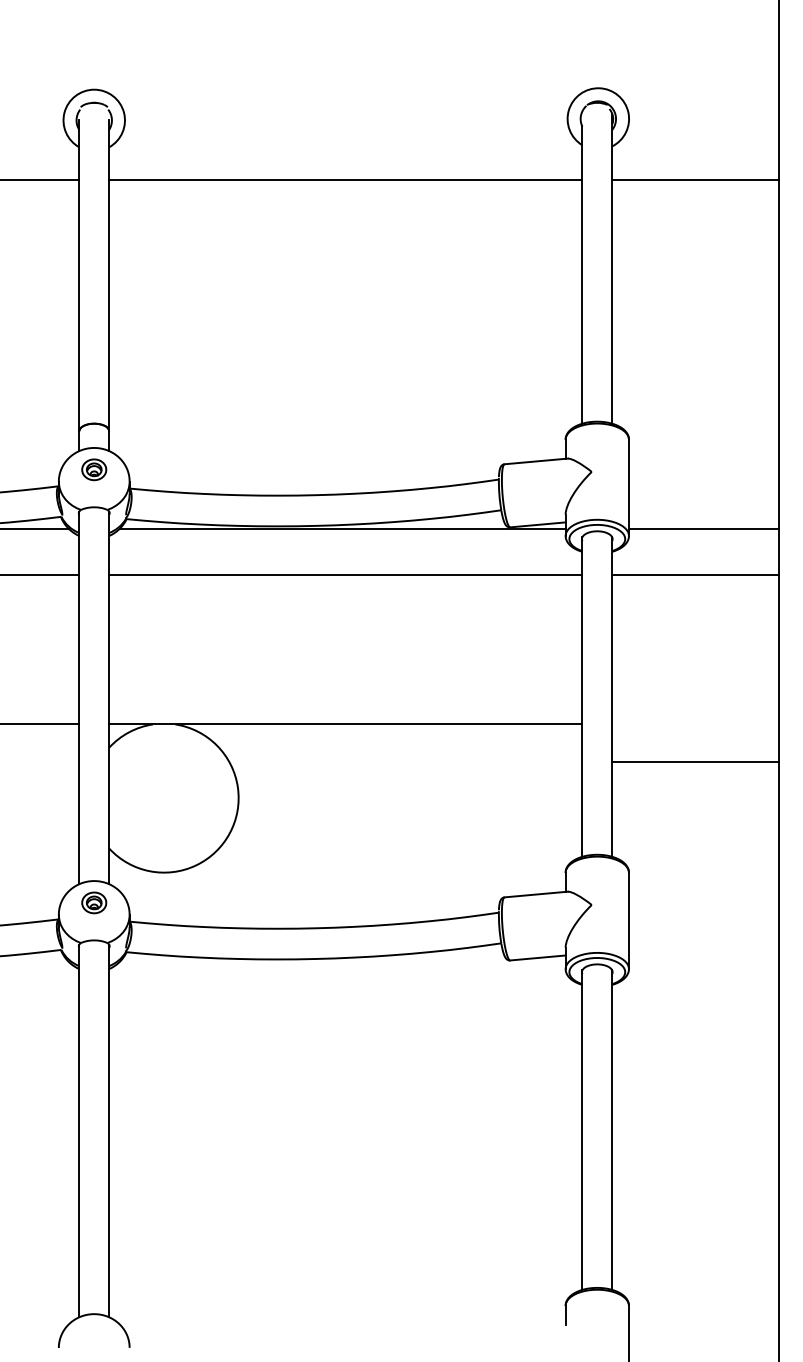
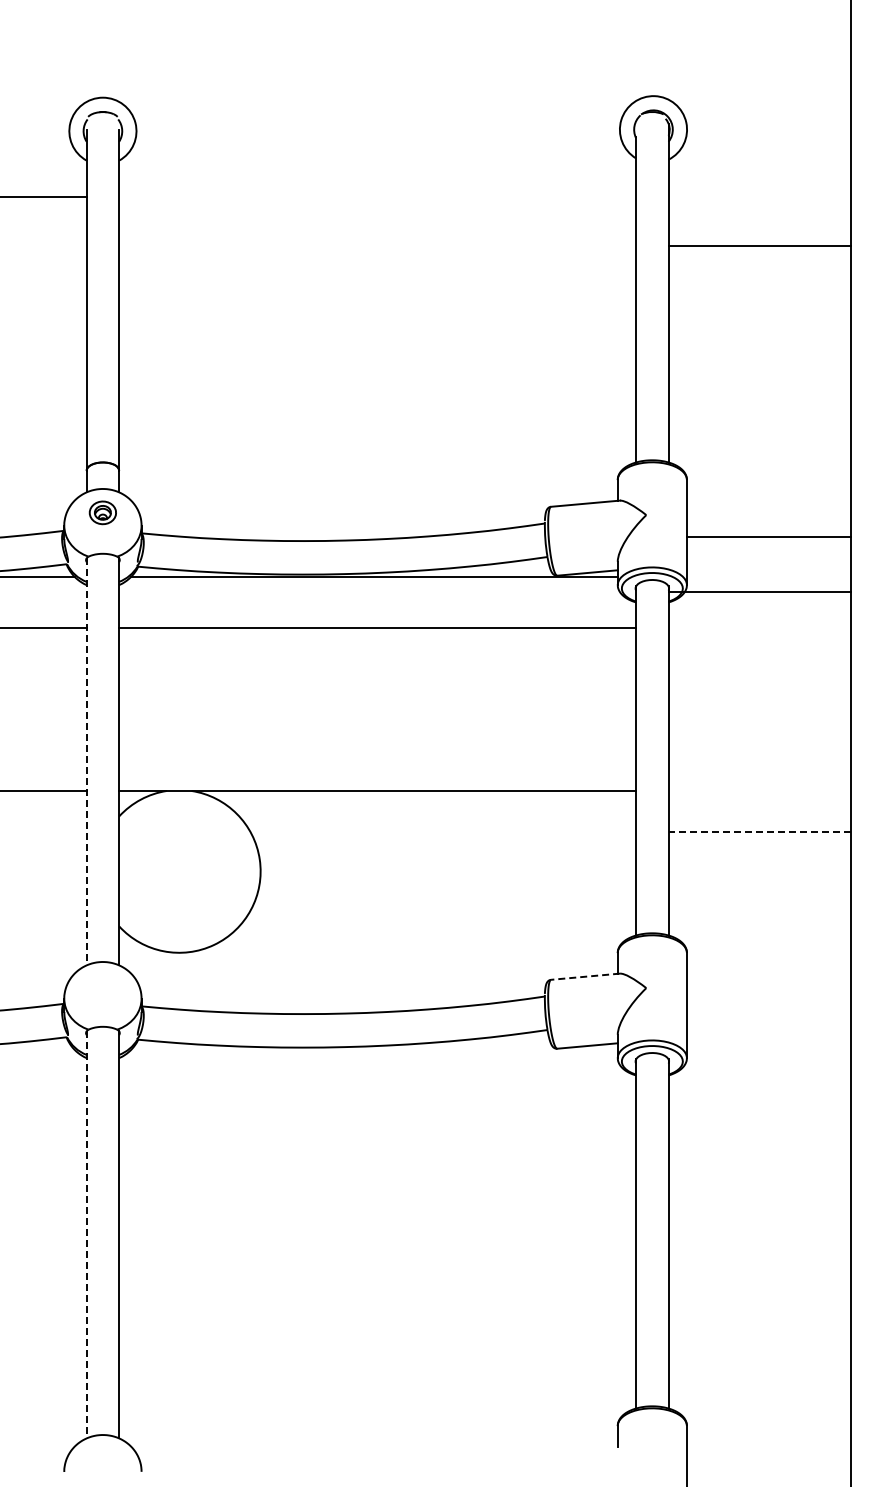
line: (345, 180) -> (377, 196), removed
line: (695, 180) -> (759, 245), moved
line: (703, 529) -> (768, 537), moved
line: (695, 575) -> (759, 592), moved
line: (79, 697) -> (86, 761), solid -> dashed
line: (695, 761) -> (759, 831), solid -> dashed
line: (536, 894) -> (585, 976), solid -> dashed
part: (93, 902) -> (102, 985), removed
line: (79, 1130) -> (86, 1234), solid -> dashed

